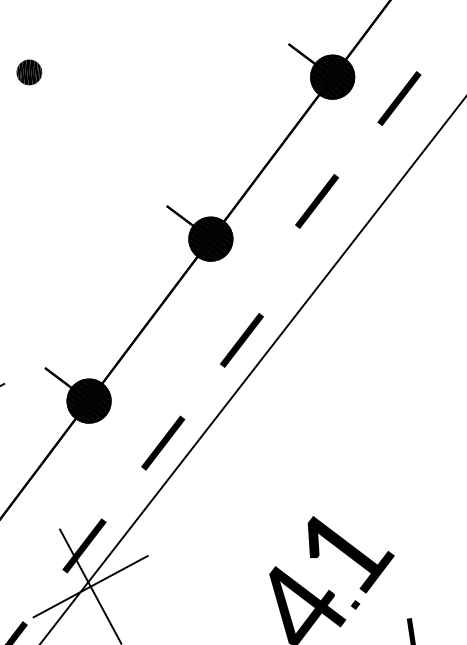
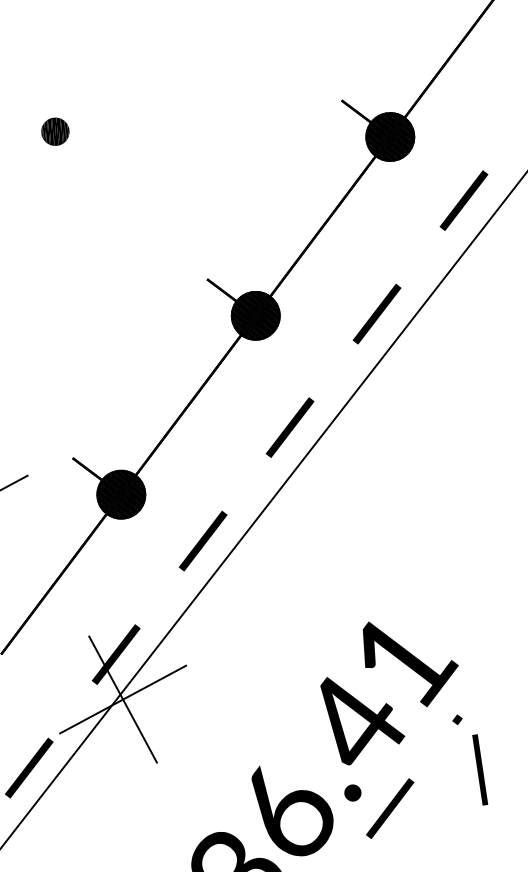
line: (398, 98) -> (463, 200), moved
line: (316, 201) -> (376, 314), moved
line: (355, 604) -> (457, 719), moved

